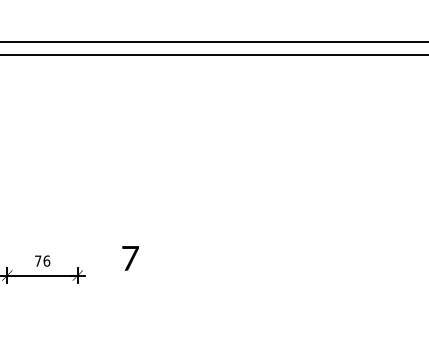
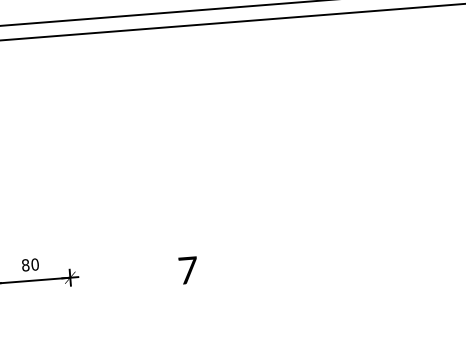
text: (130, 258) -> (188, 270), moved
text: (42, 260) -> (30, 264), 76 -> 80

